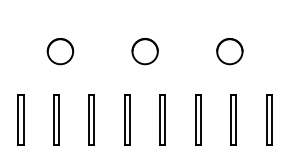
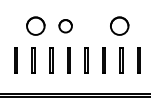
circle: (59, 52) -> (35, 26), size x1.4
circle: (144, 52) -> (65, 26), moved
circle: (229, 52) -> (119, 26), size x1.4

